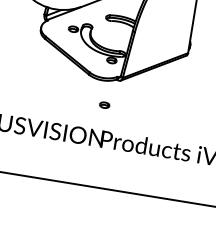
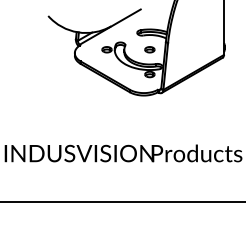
part: (104, 104) -> (149, 49), moved

